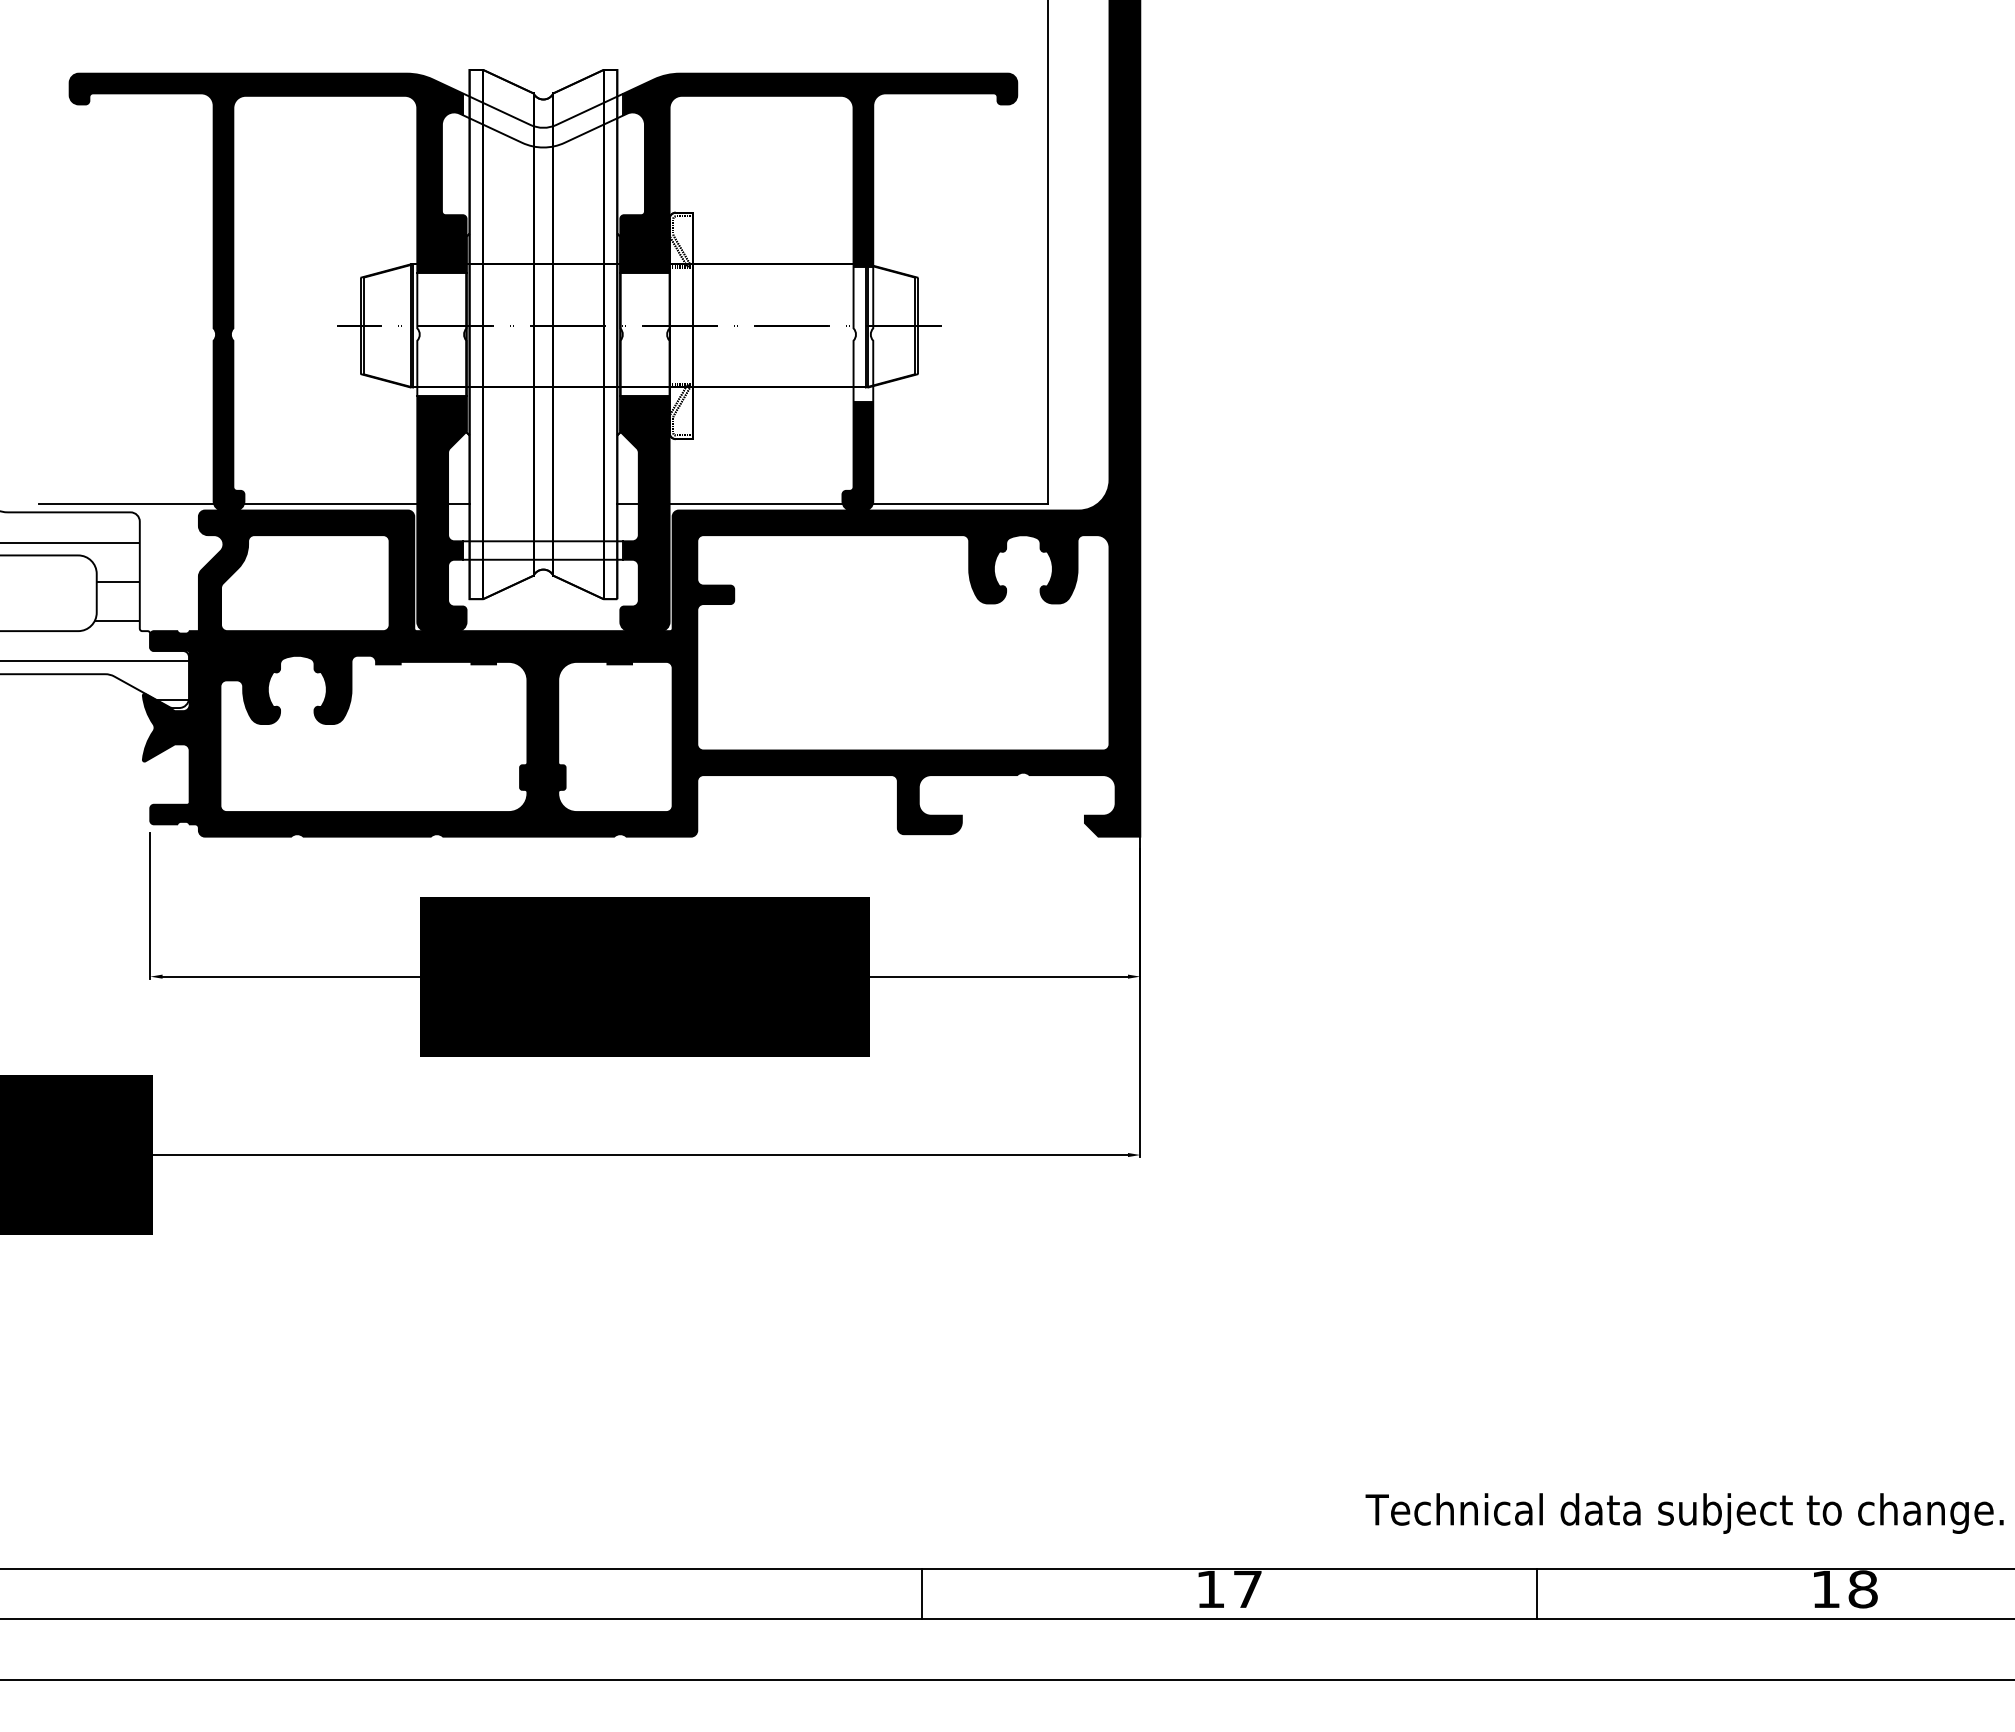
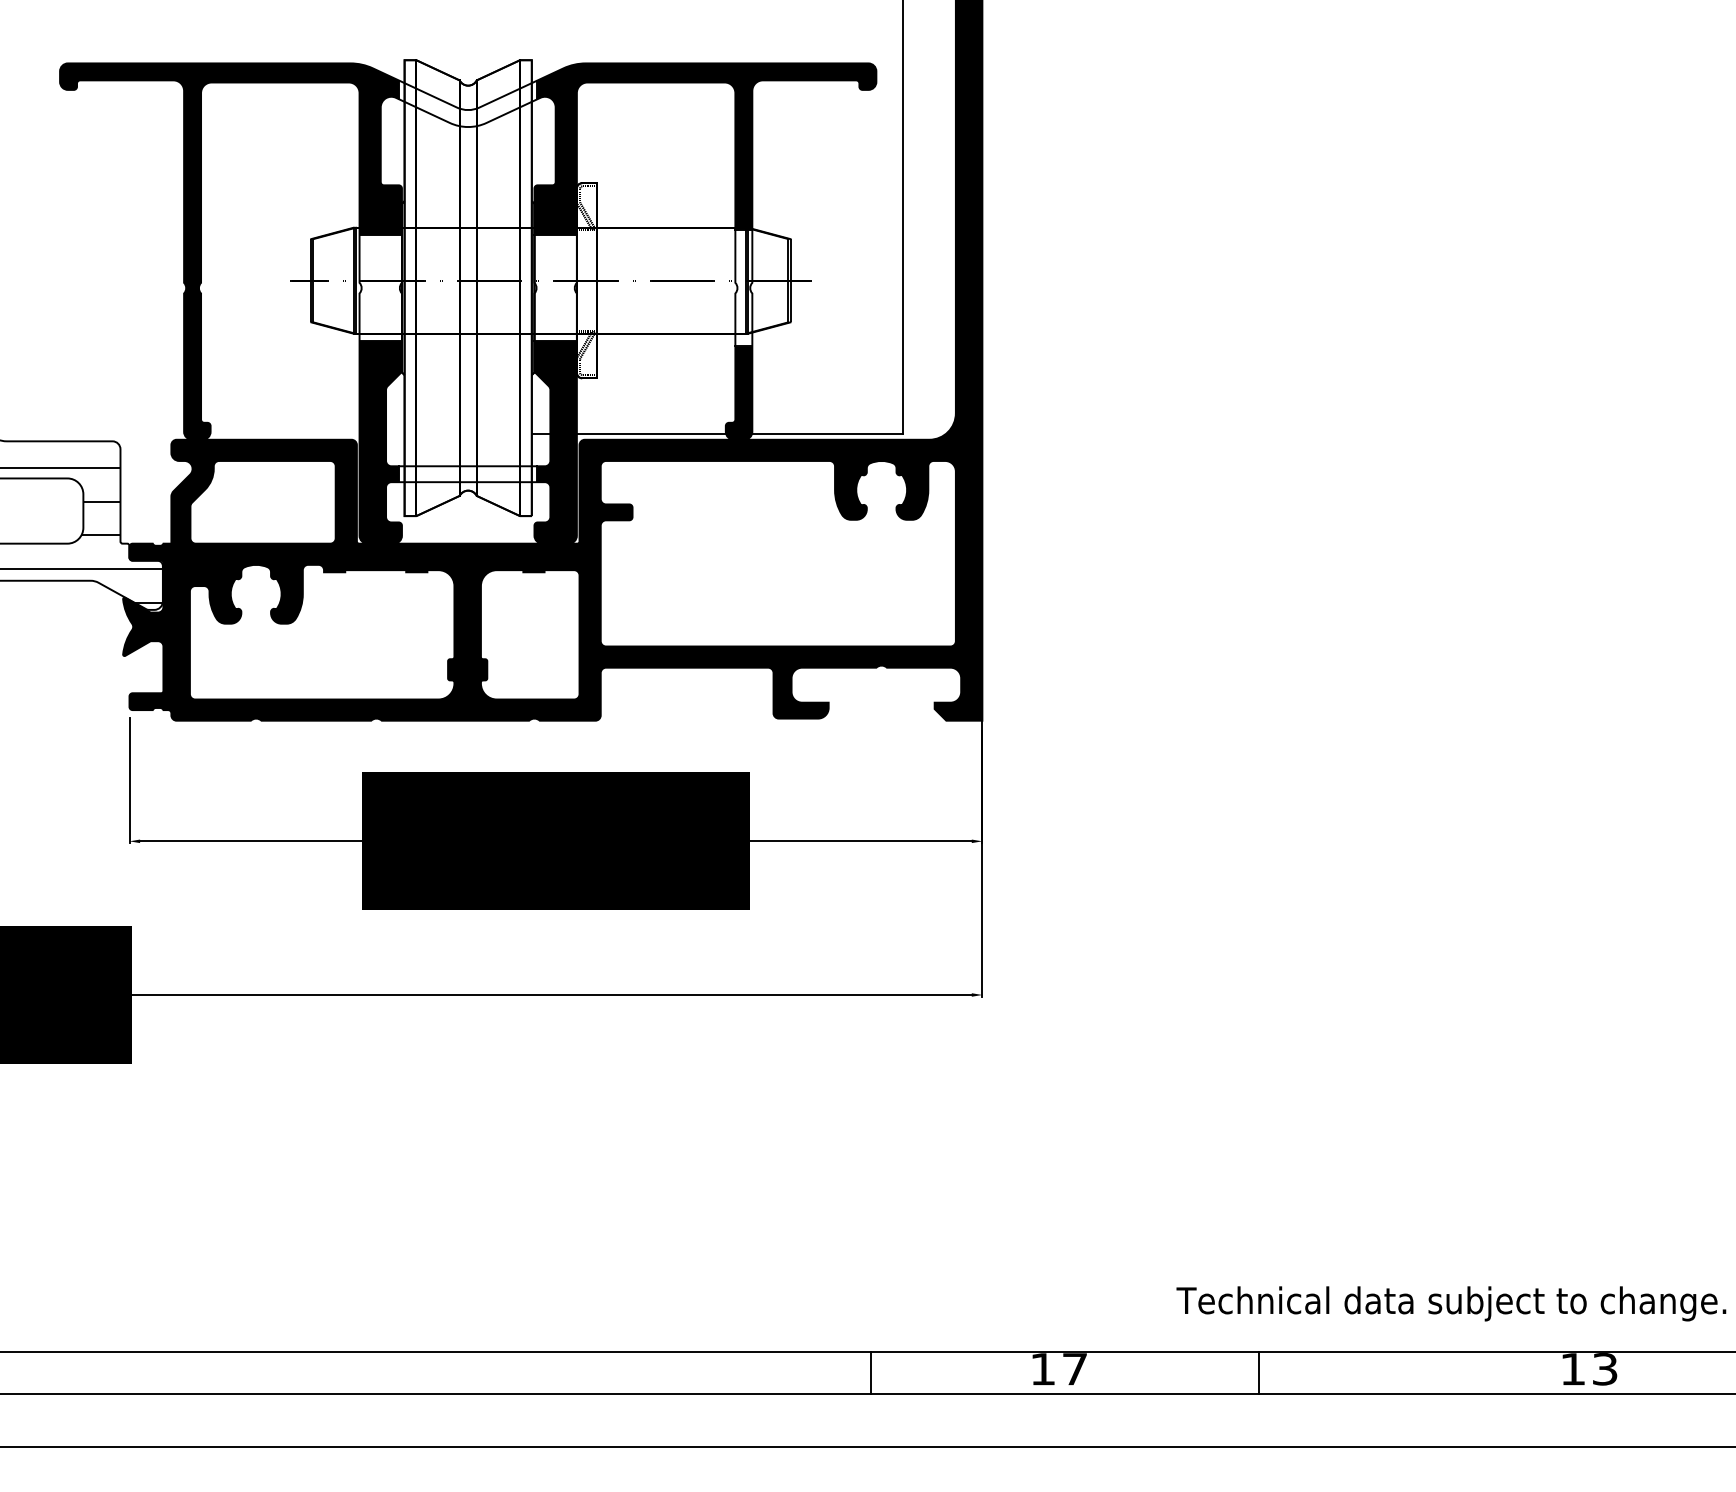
line: (253, 504) -> (218, 434), removed
text: (1862, 1589) -> (1604, 1369), 18 -> 13
line: (921, 1593) -> (870, 1372), moved
line: (1537, 1593) -> (1259, 1372), moved

